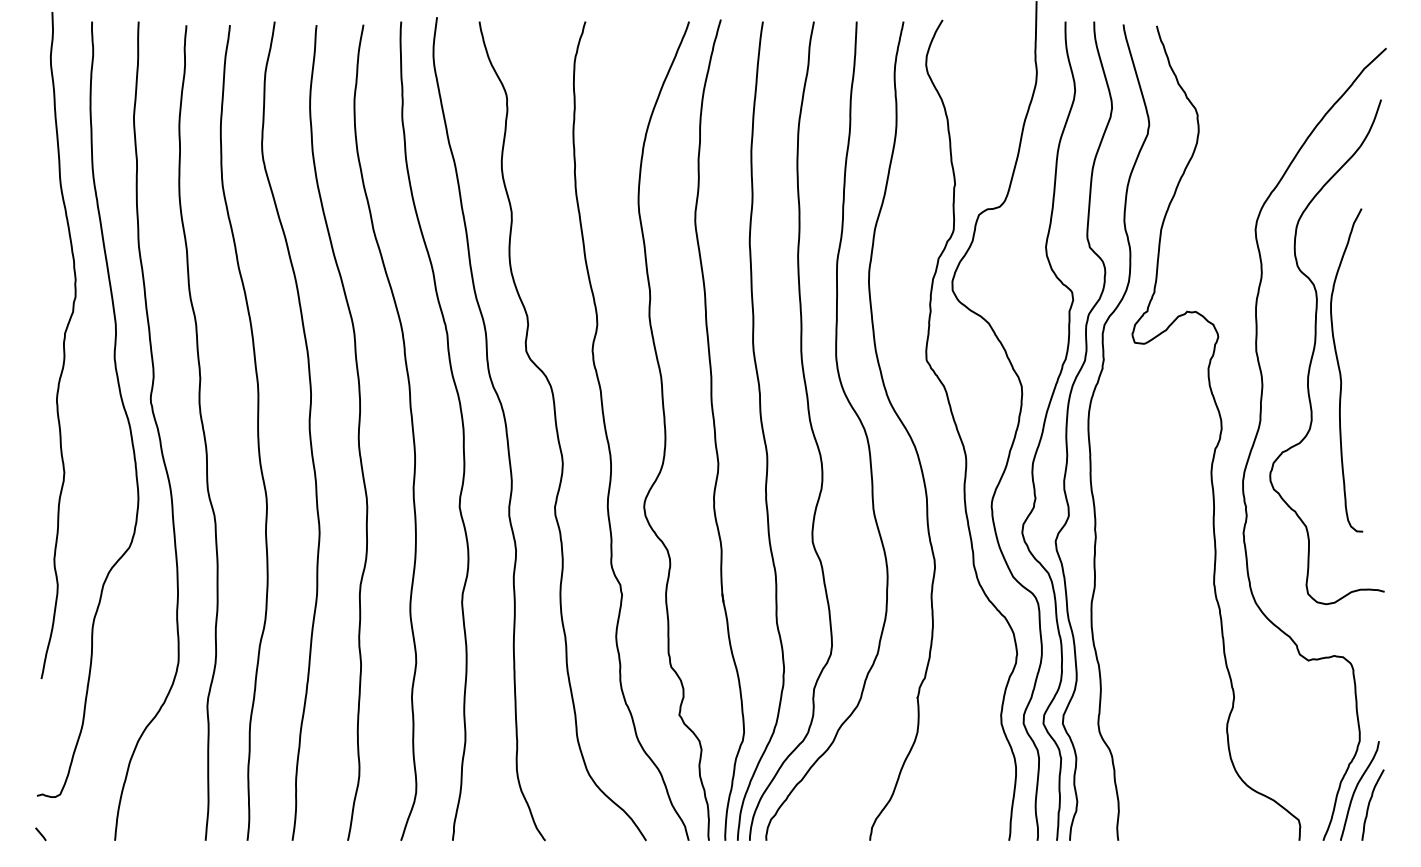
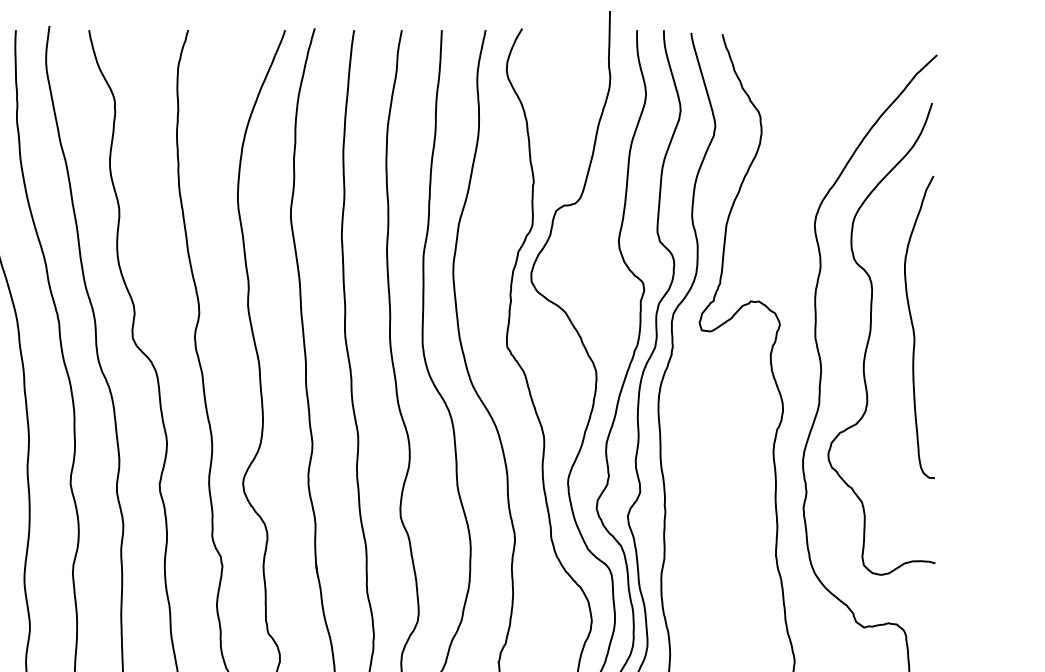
curve: (1341, 373) -> (914, 330), moved

